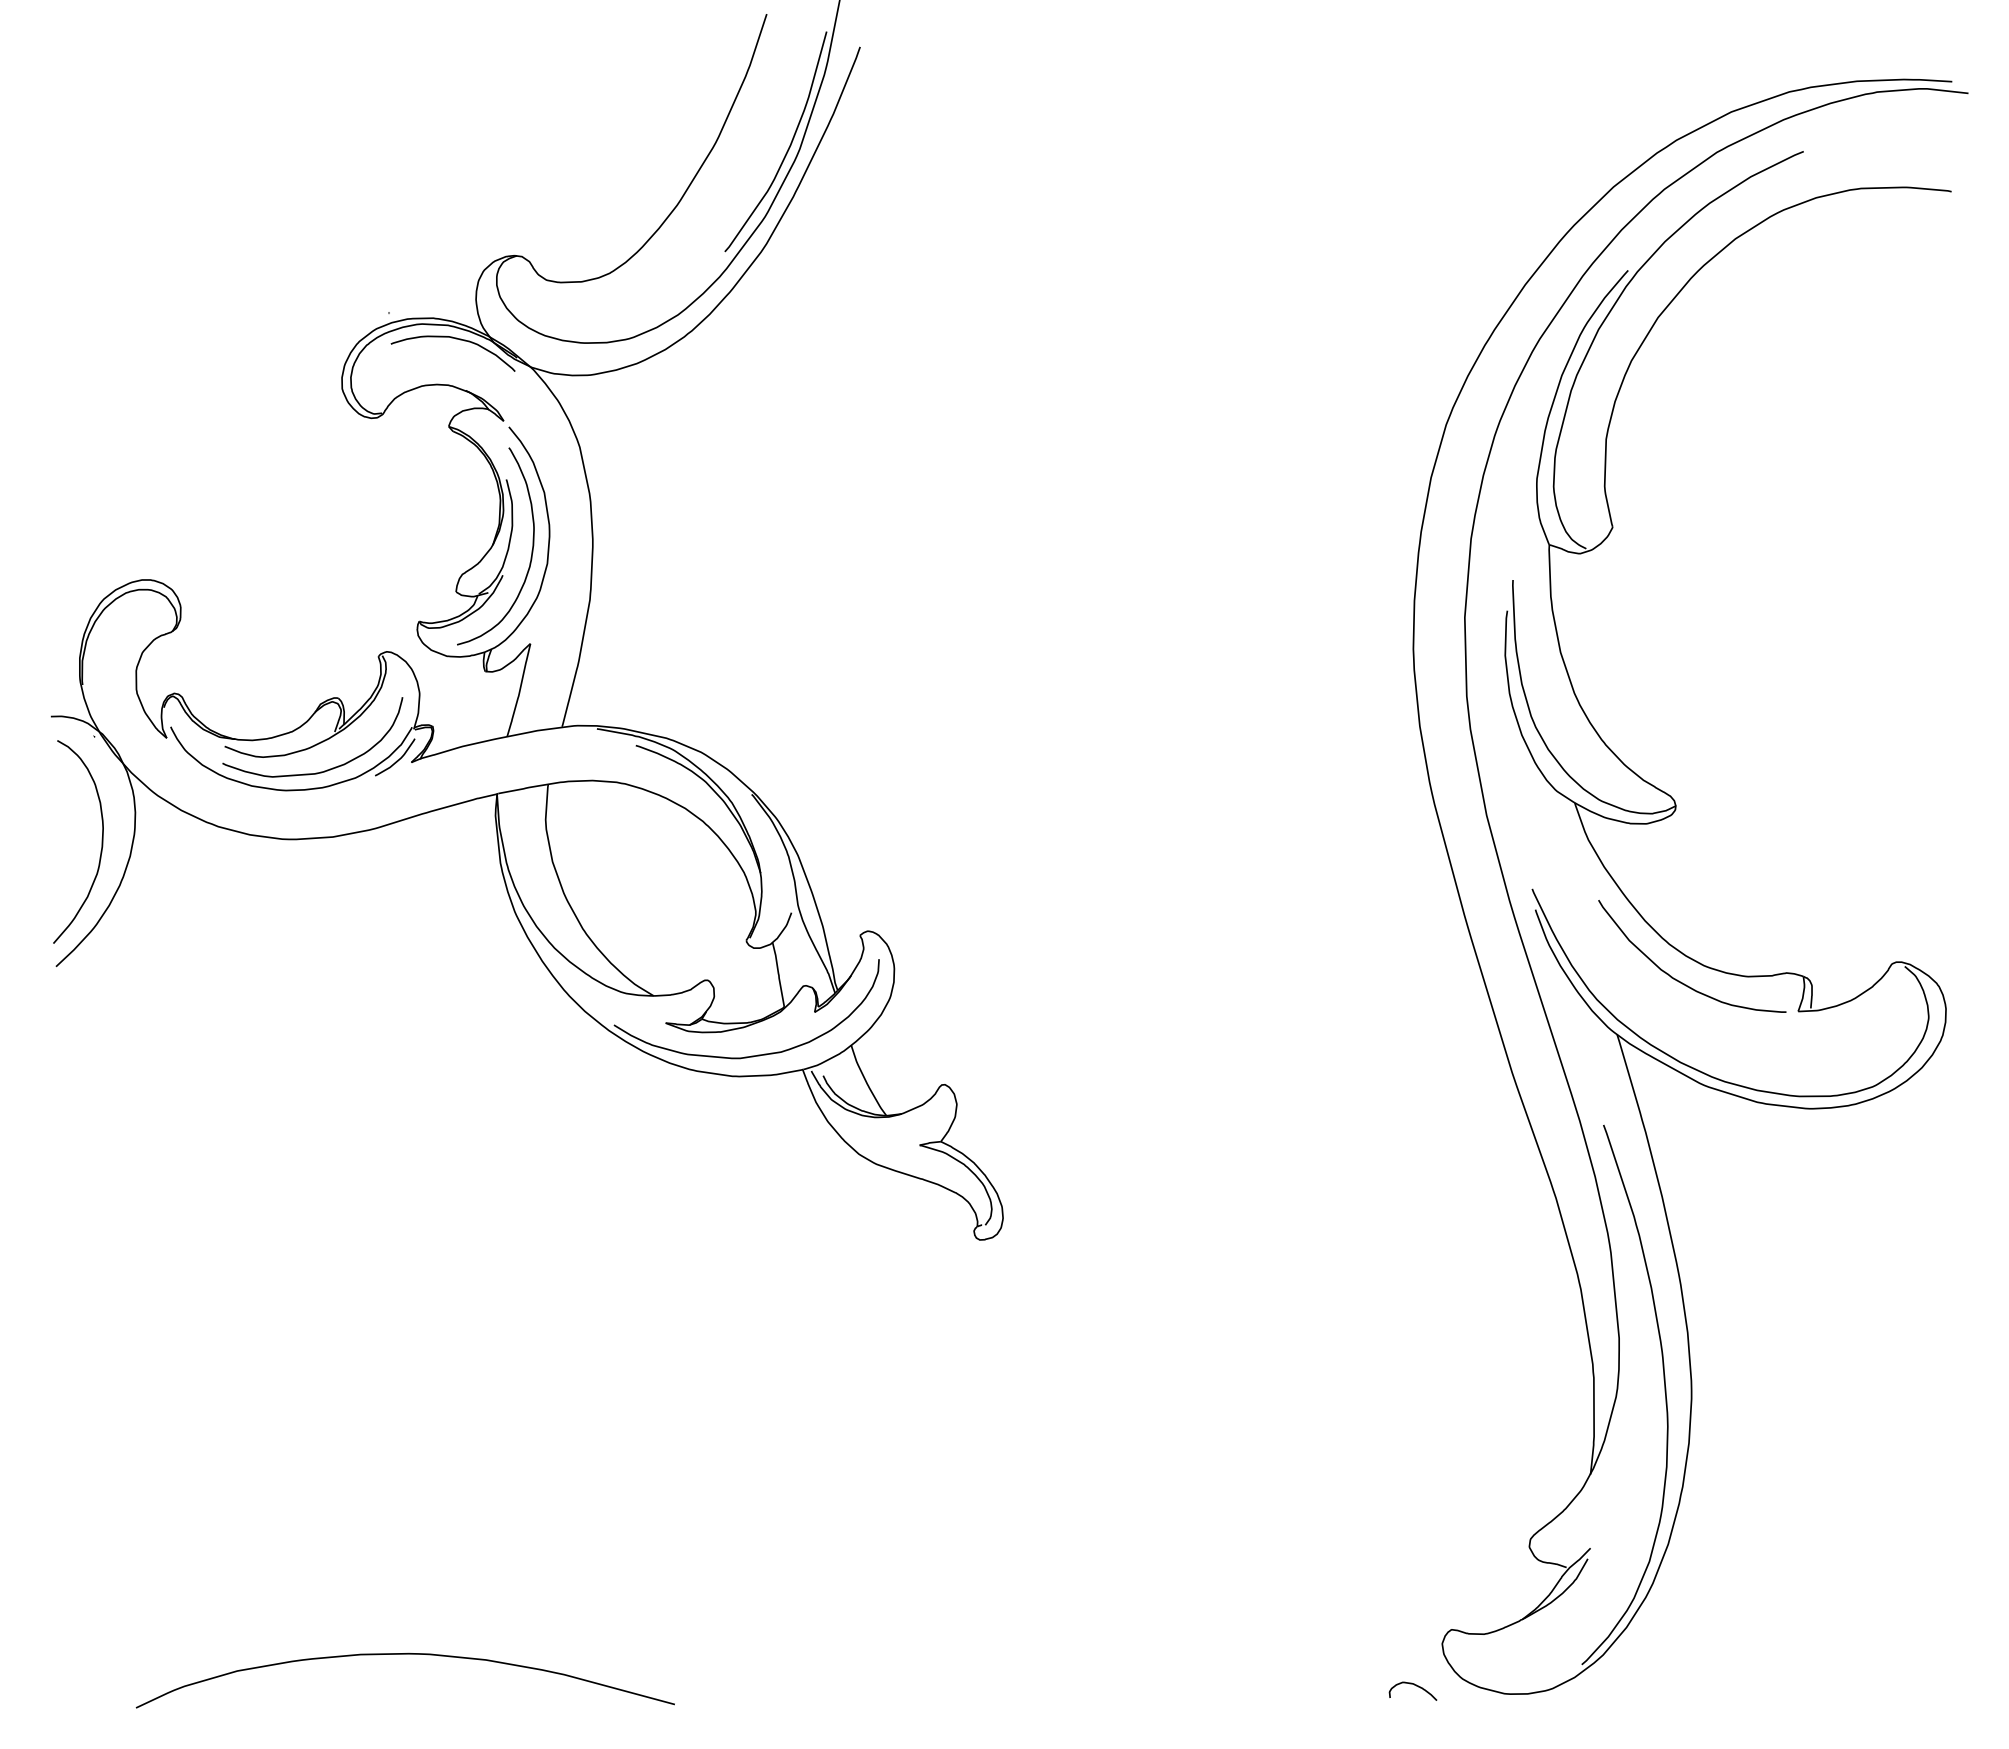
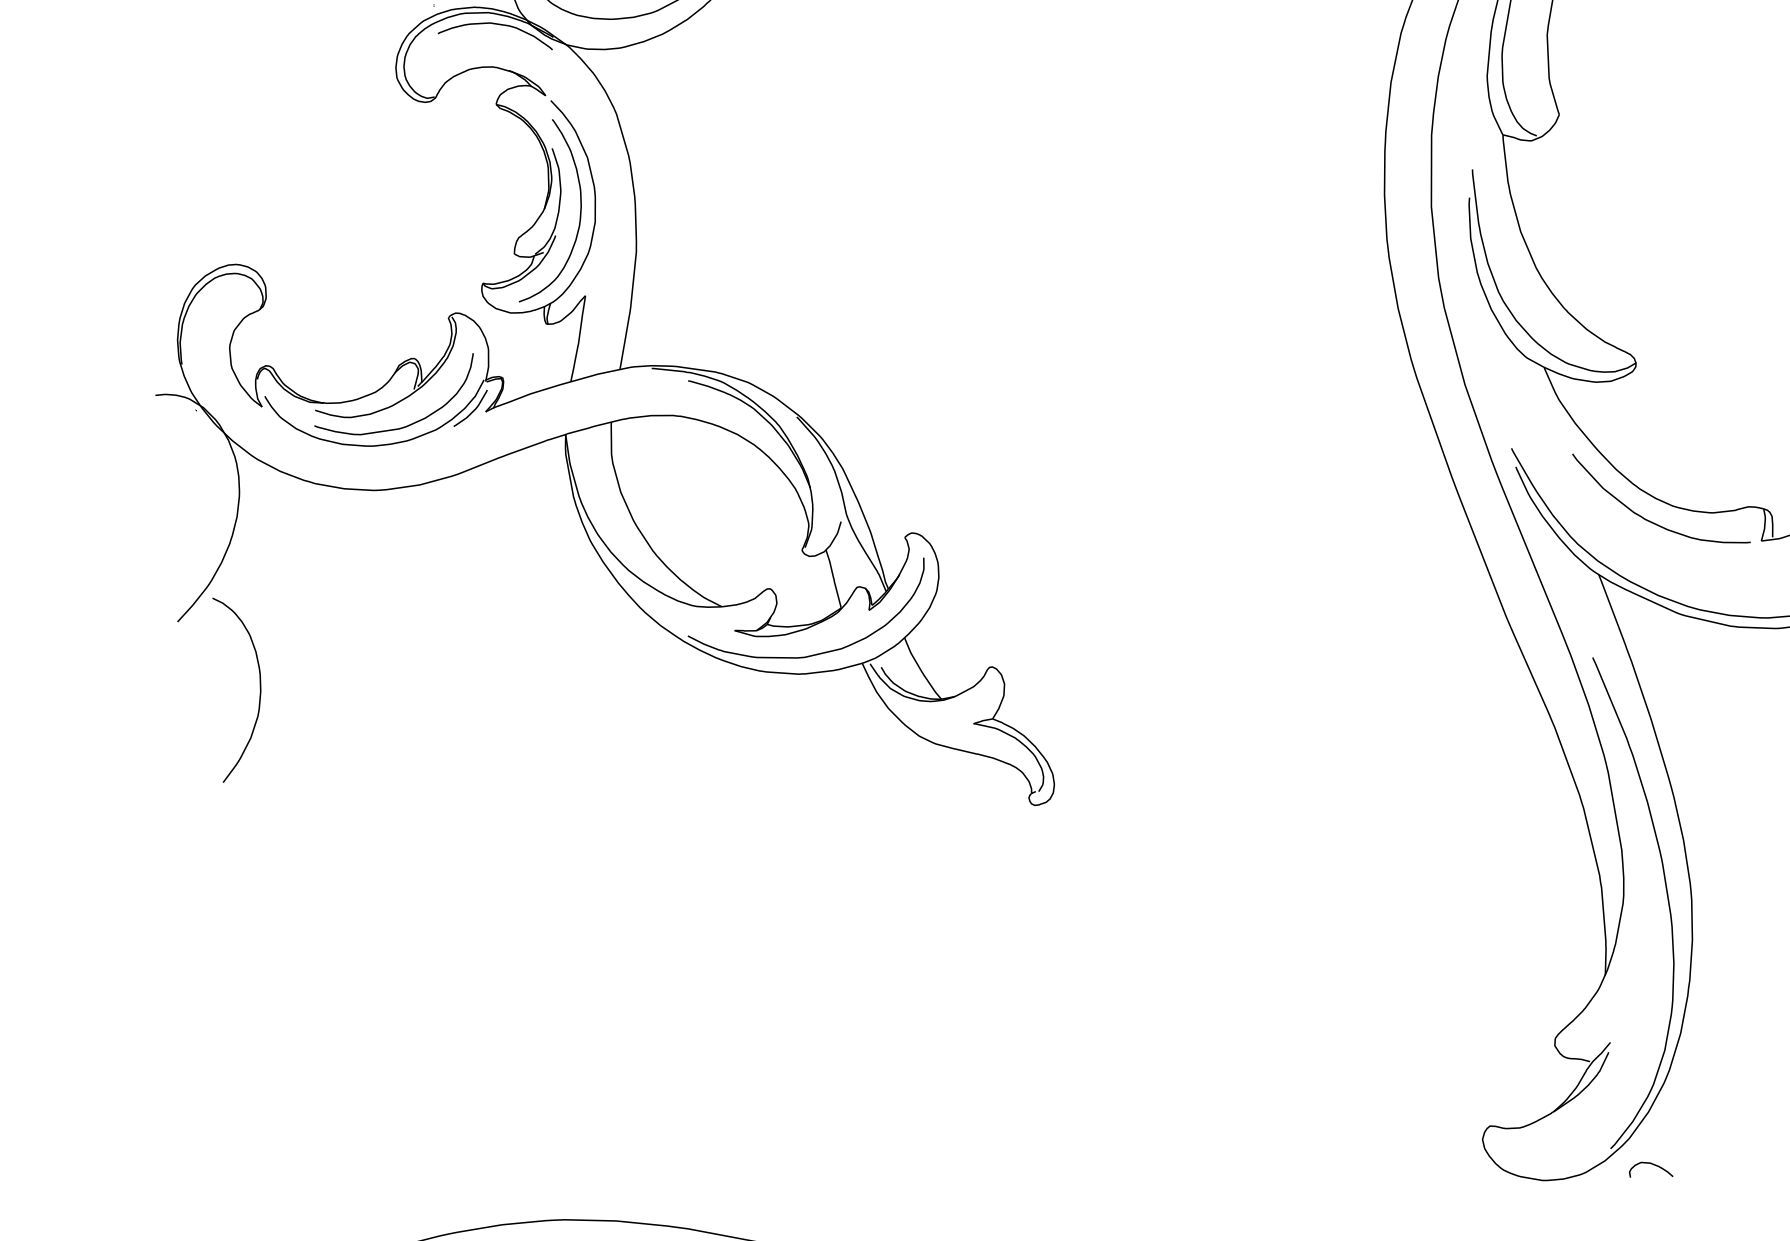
curve: (101, 841) -> (259, 686), moved
curve: (1414, 1685) -> (1651, 1164), moved

